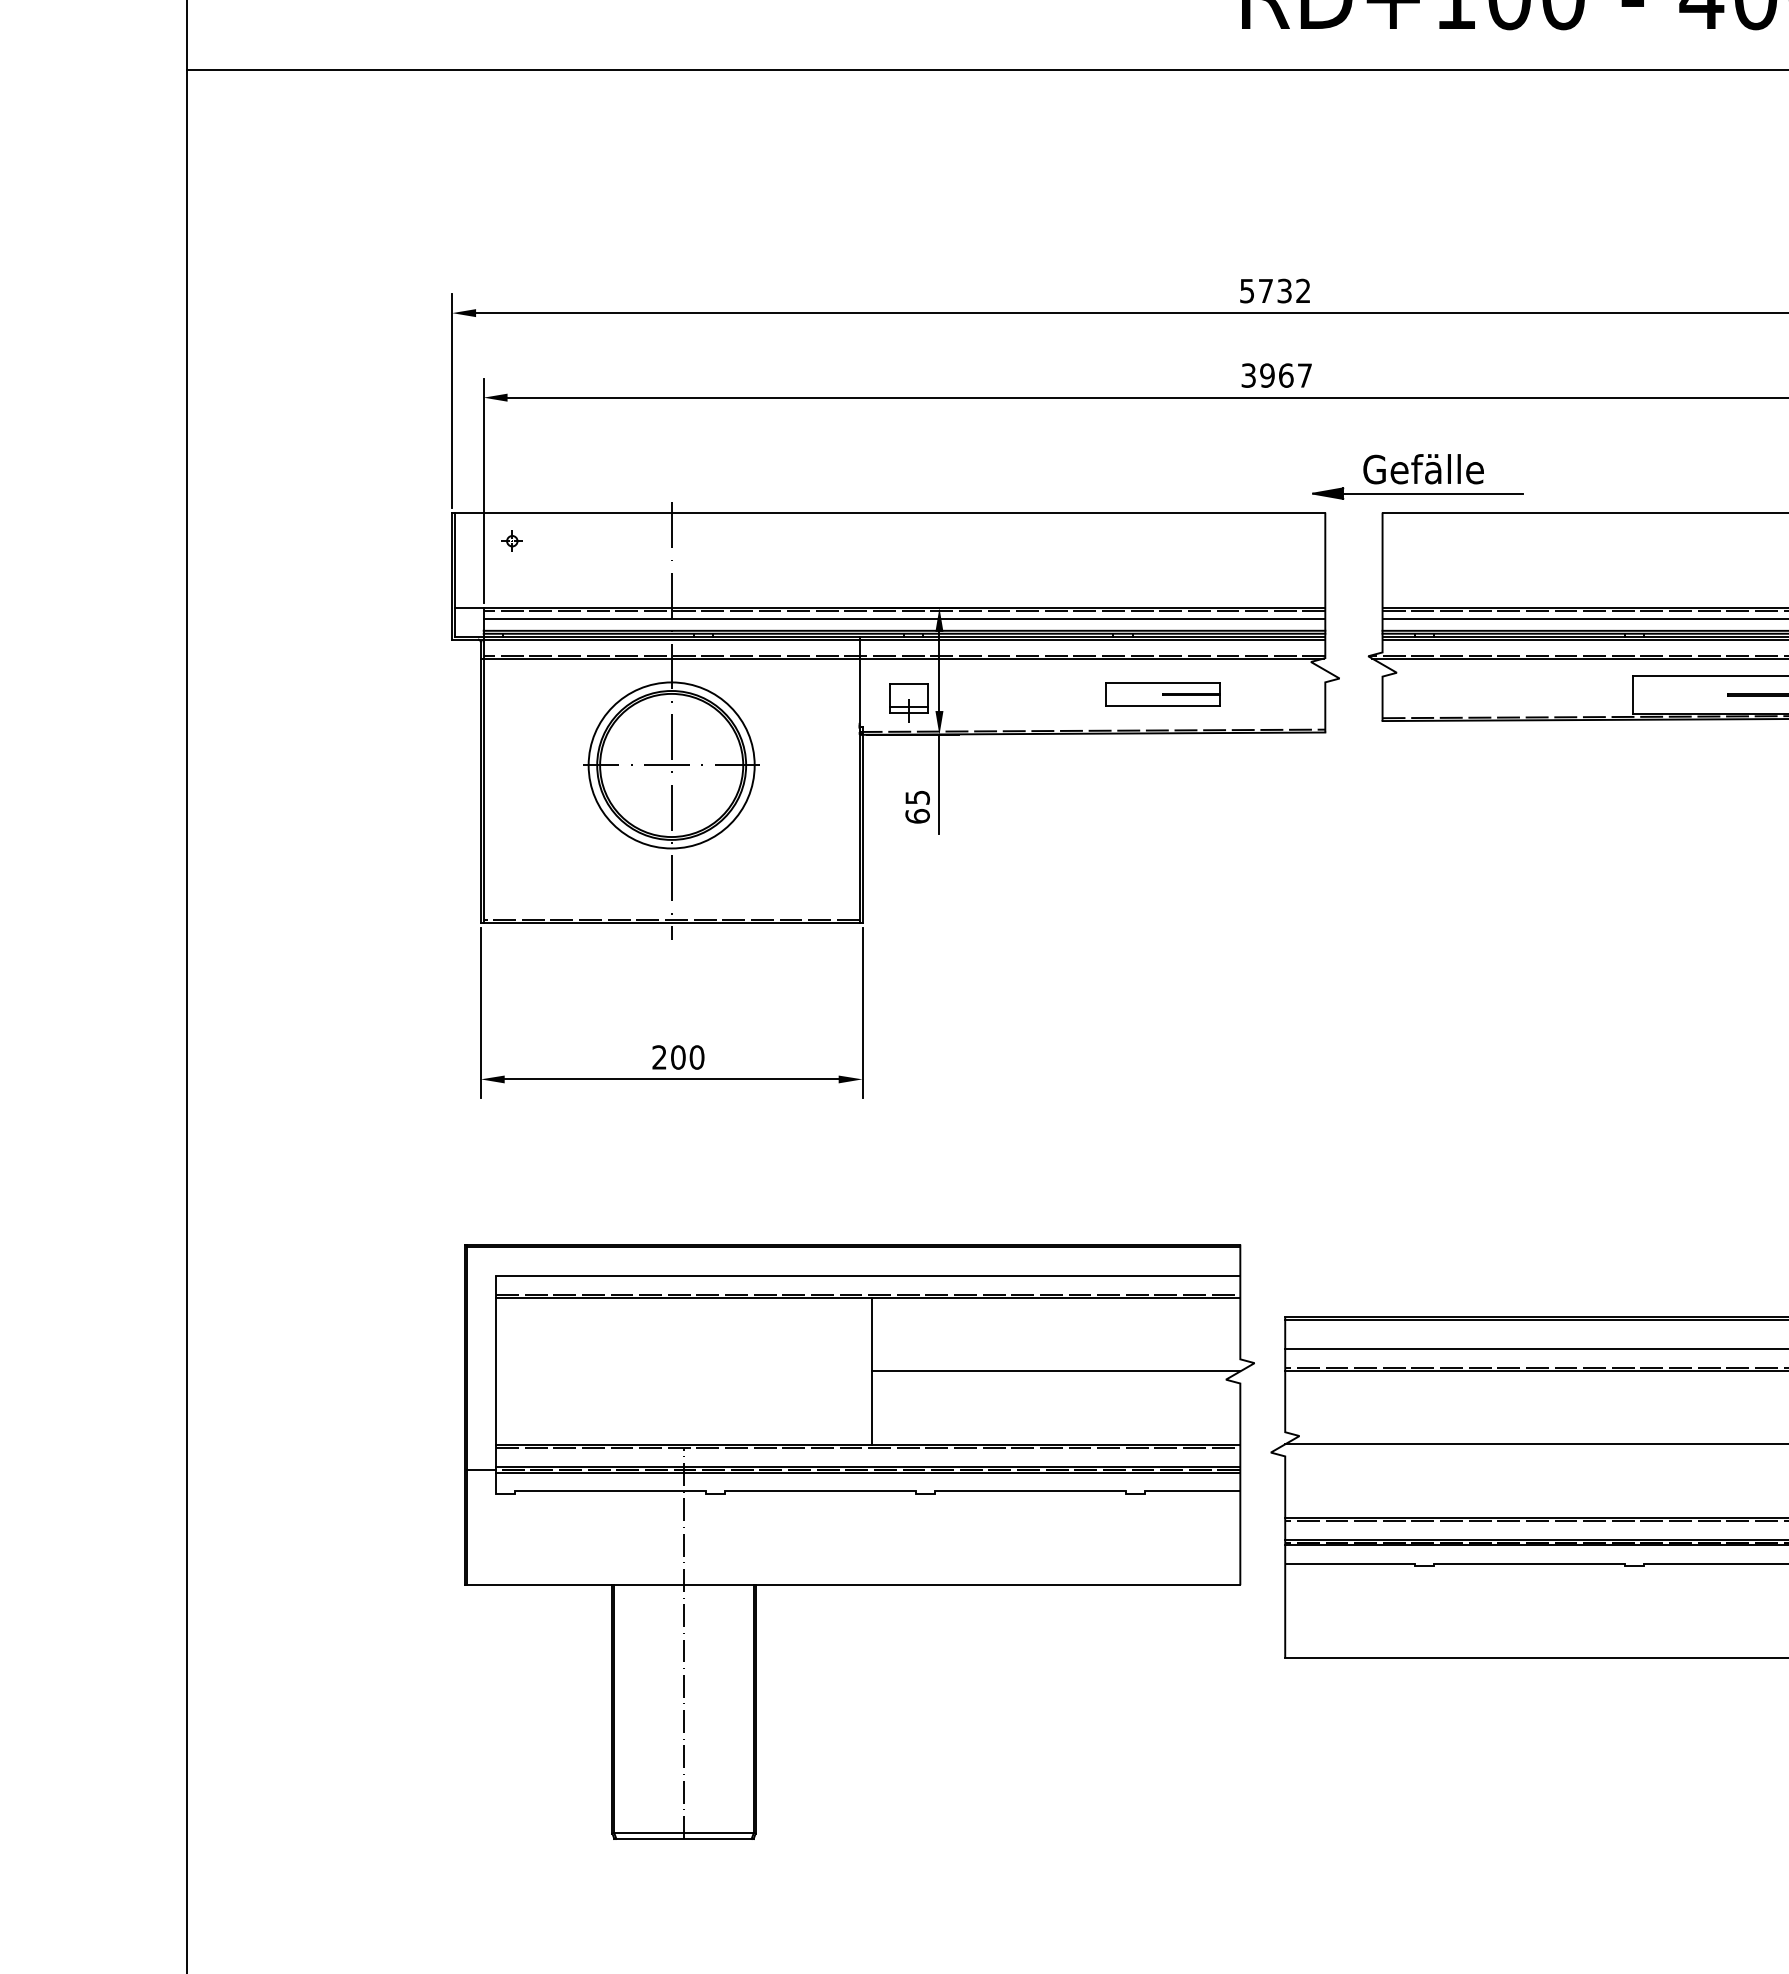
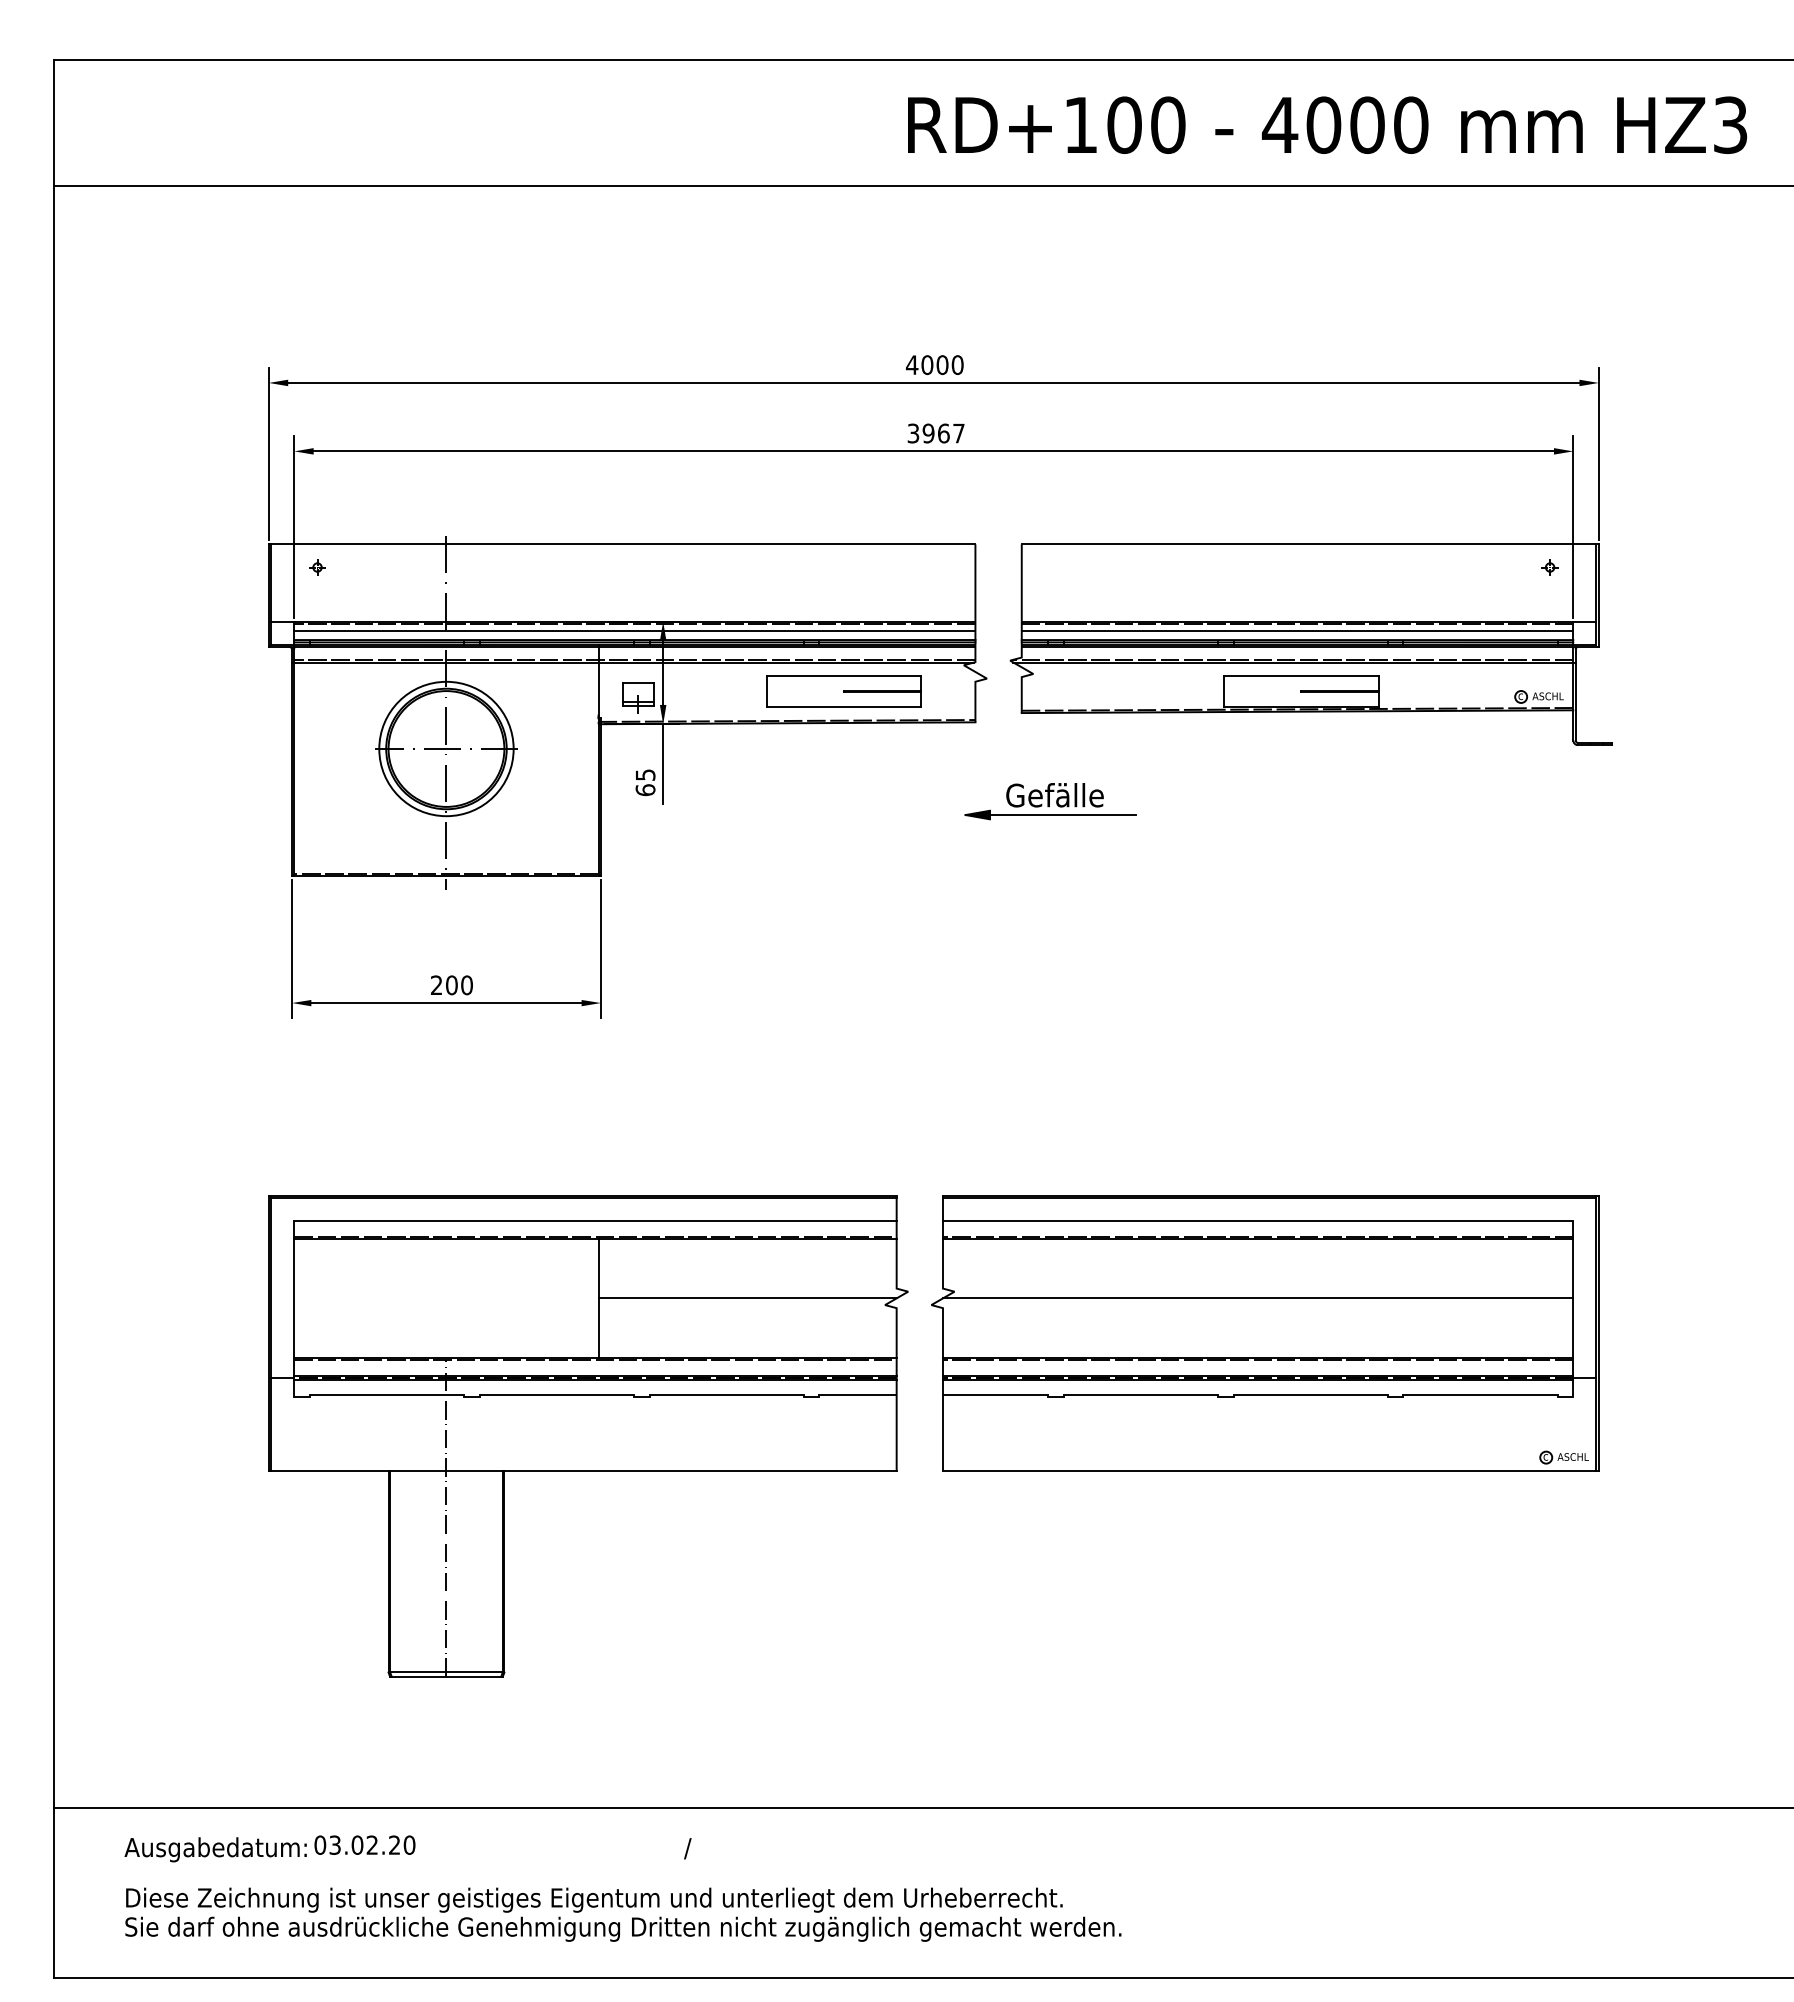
text: (1274, 291) -> (934, 365), 5732 -> 4000
part: (1418, 476) -> (1050, 801), moved
part: (1162, 694) -> (843, 691), size x1.67
part: (859, 1542) -> (588, 1436), moved

